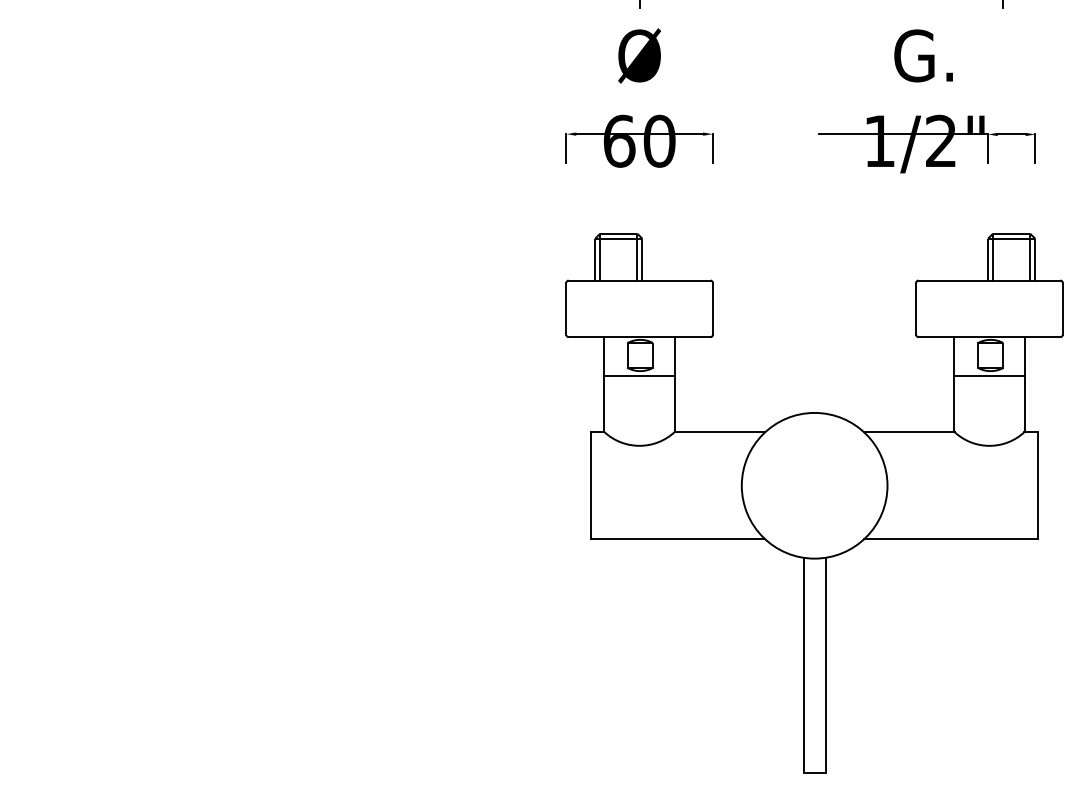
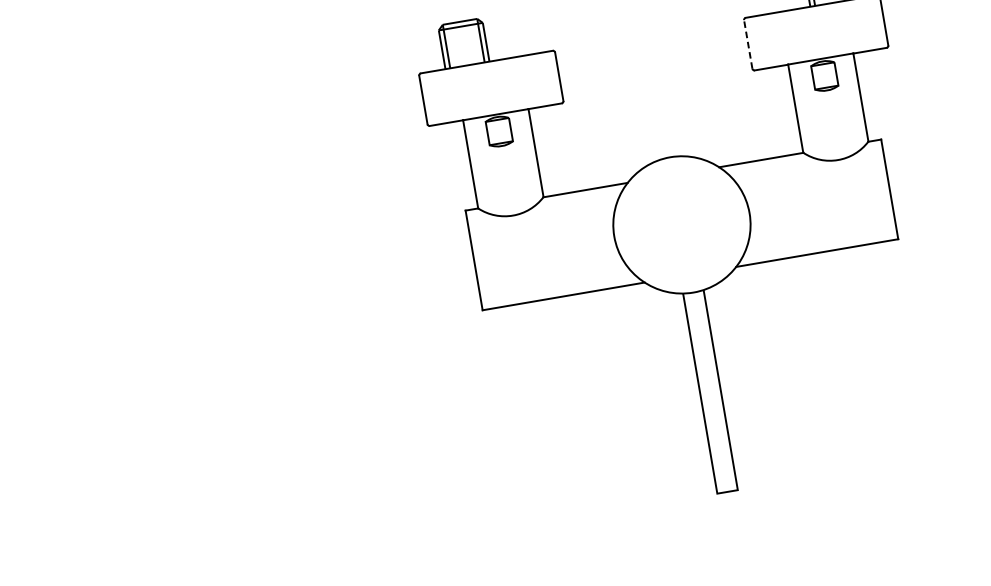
line: (916, 308) -> (748, 44), solid -> dashed
line: (639, 375) -> (501, 150), removed
line: (989, 375) -> (826, 94), removed

